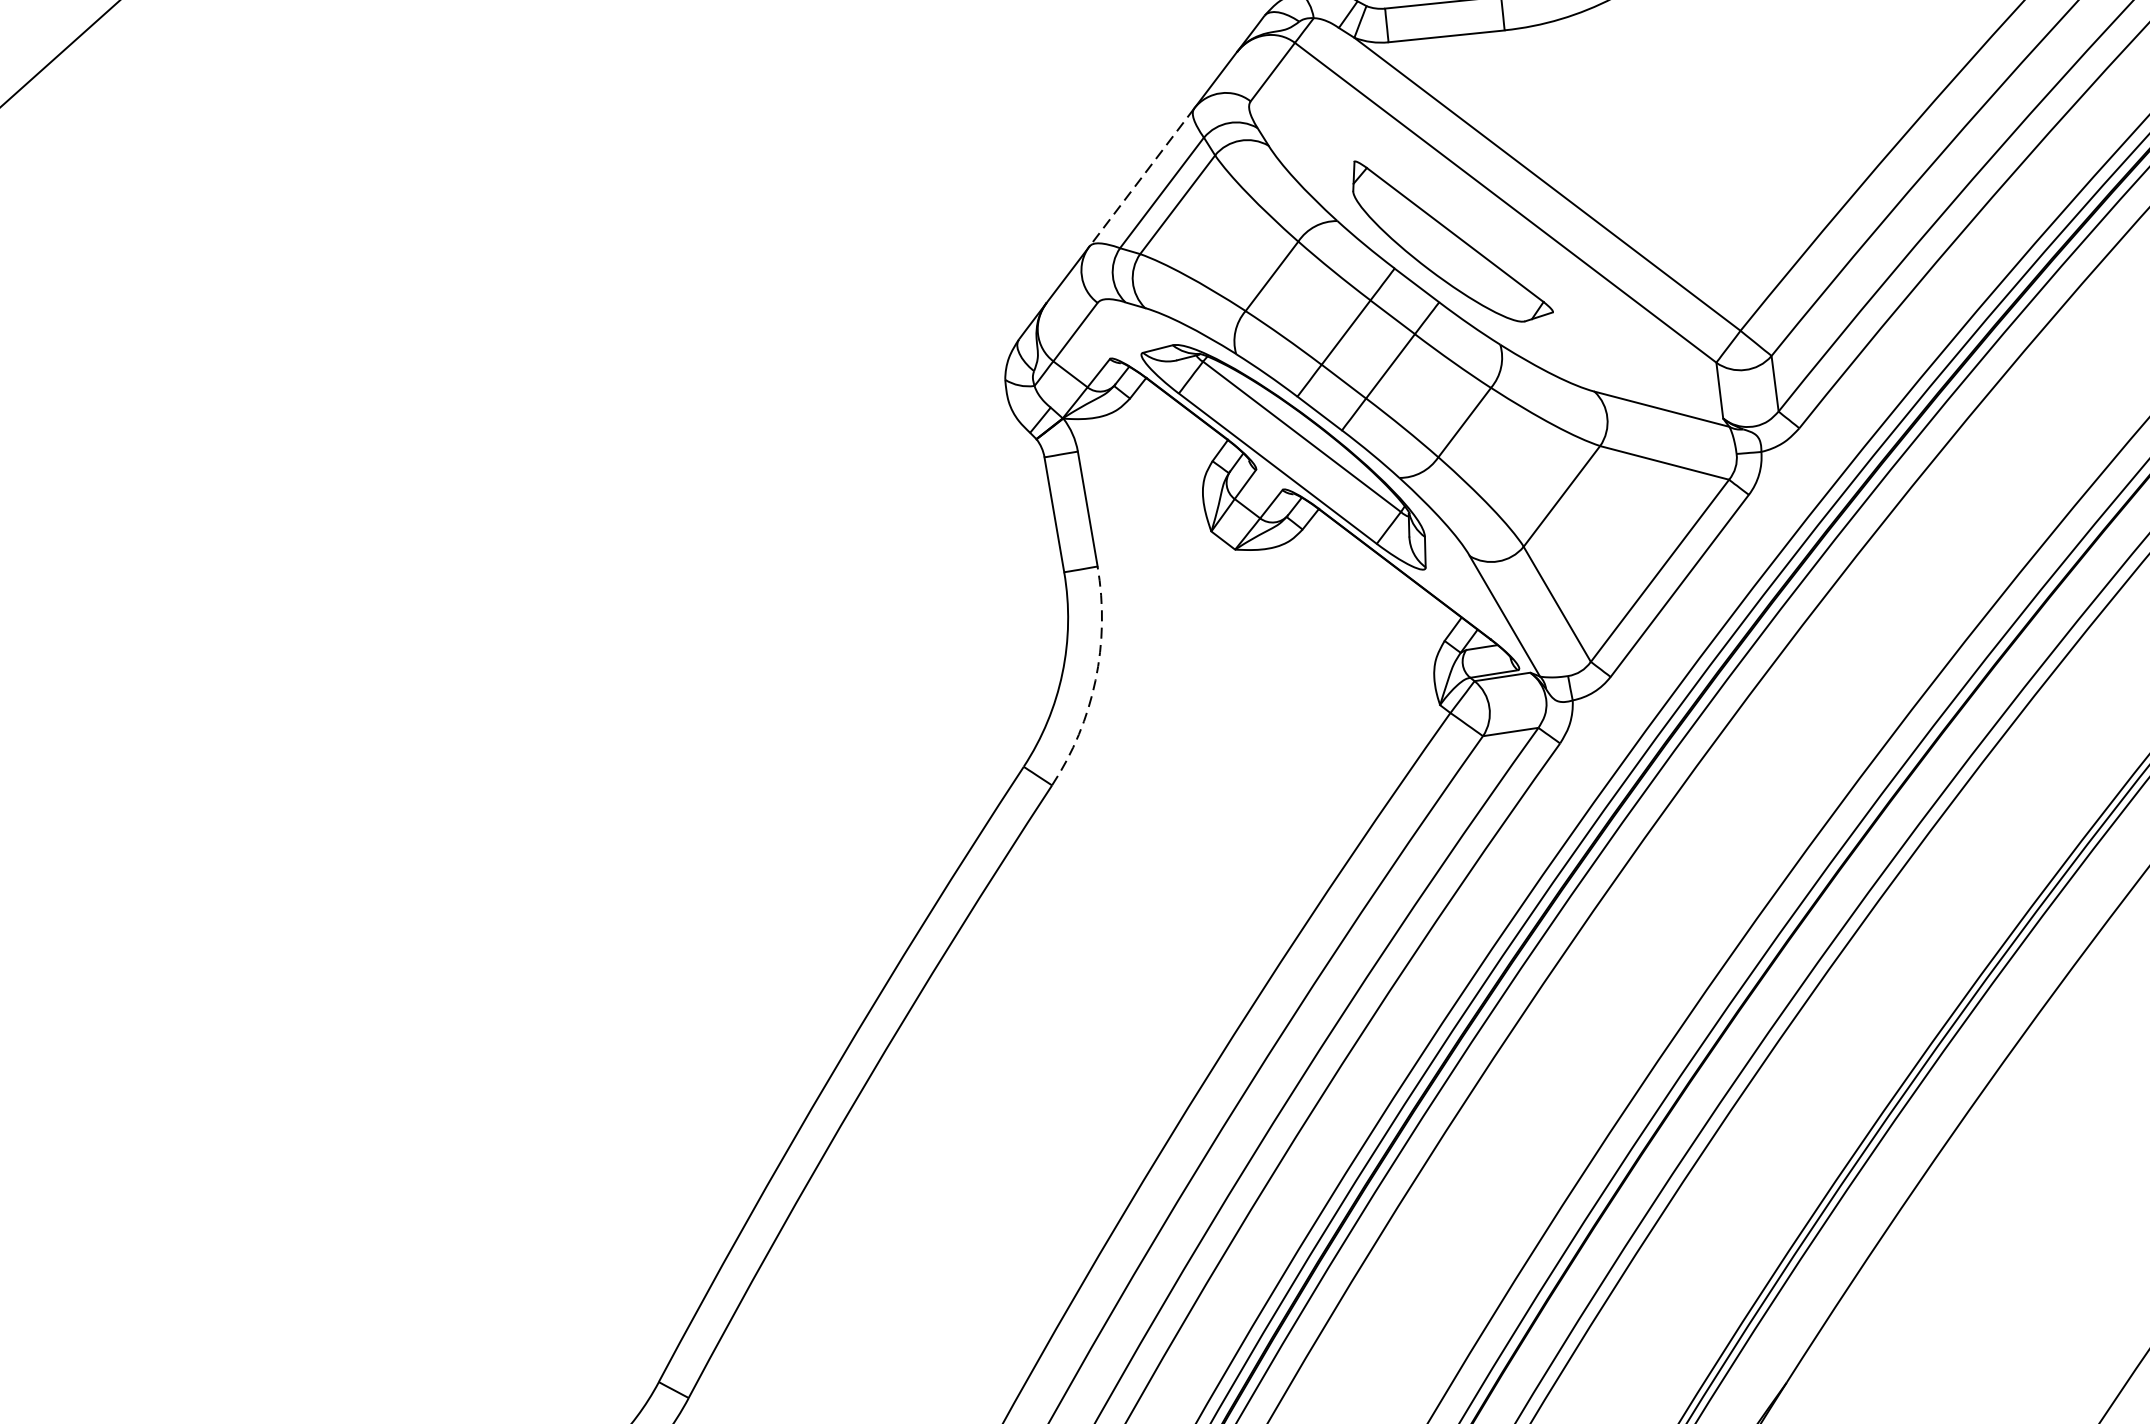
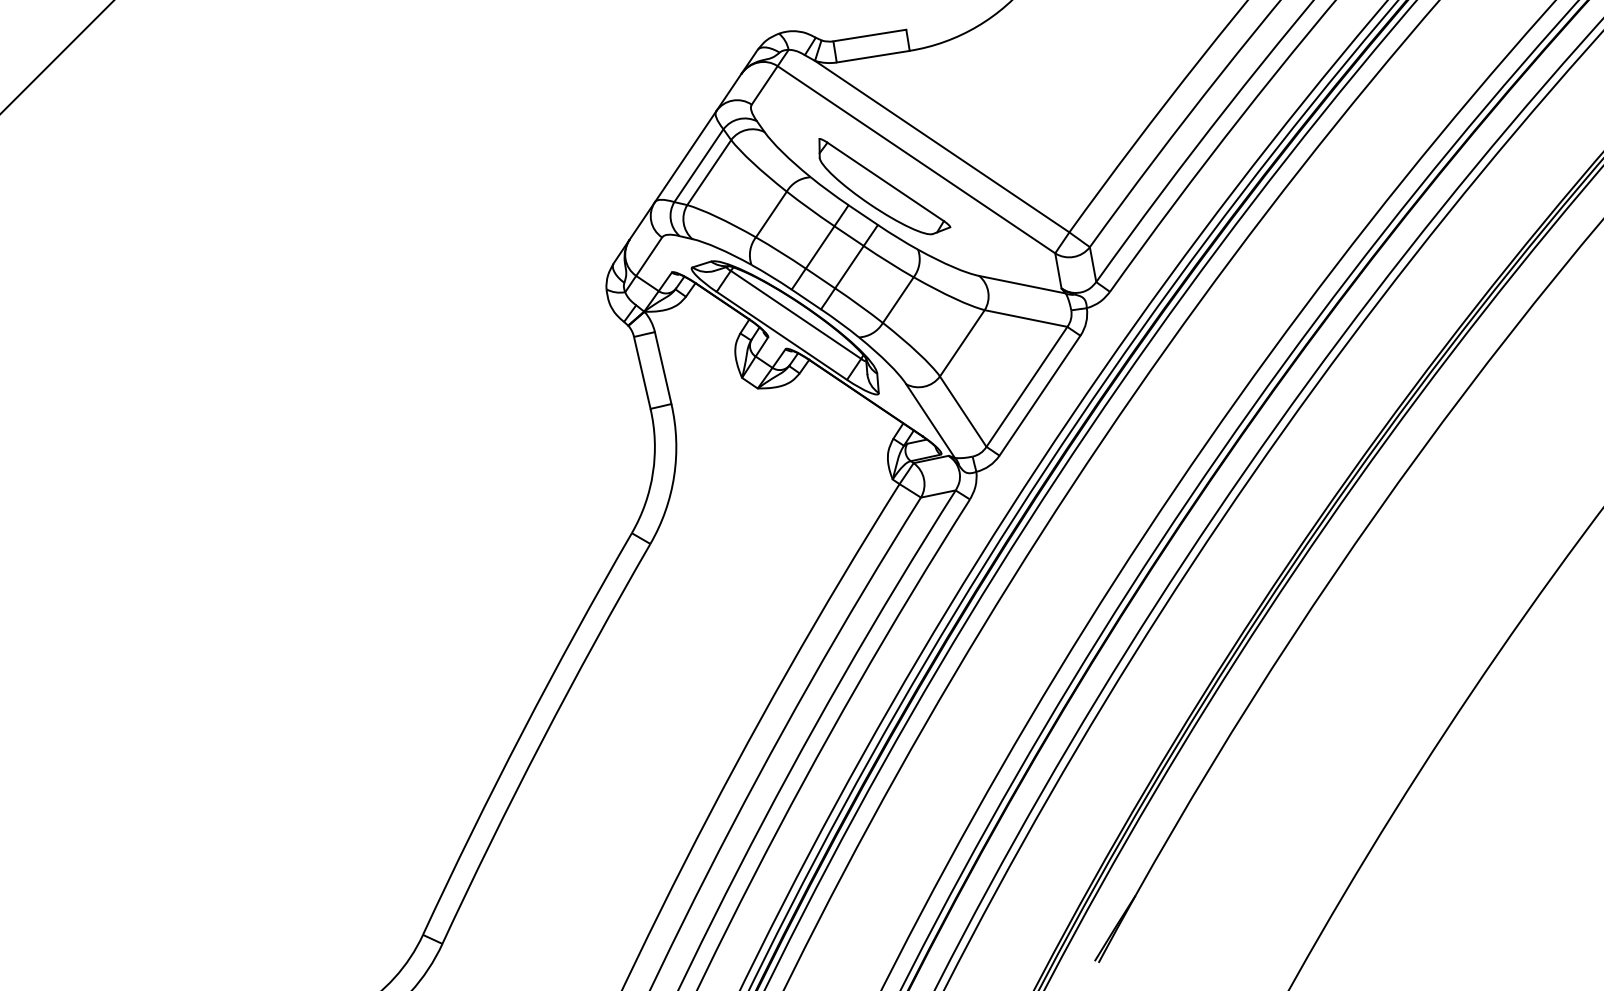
line: (1141, 177) -> (685, 156), dashed -> solid
arc: (1096, 679) -> (674, 475), dashed -> solid

